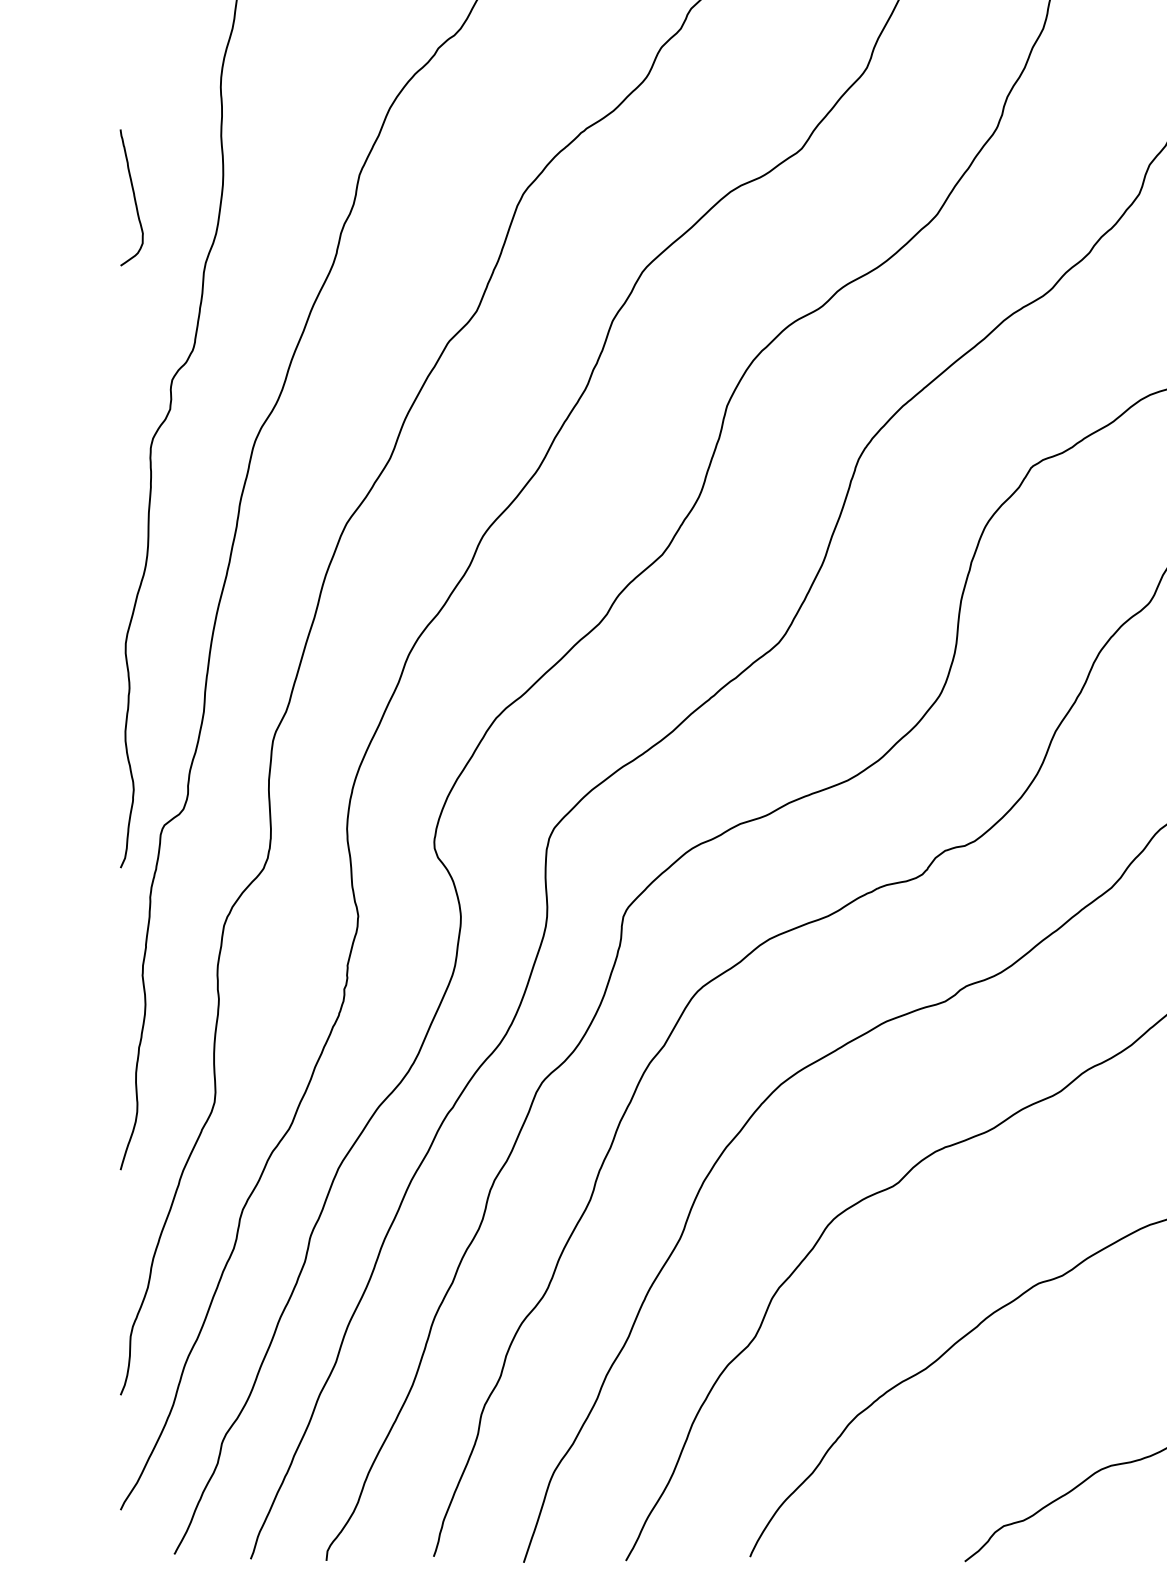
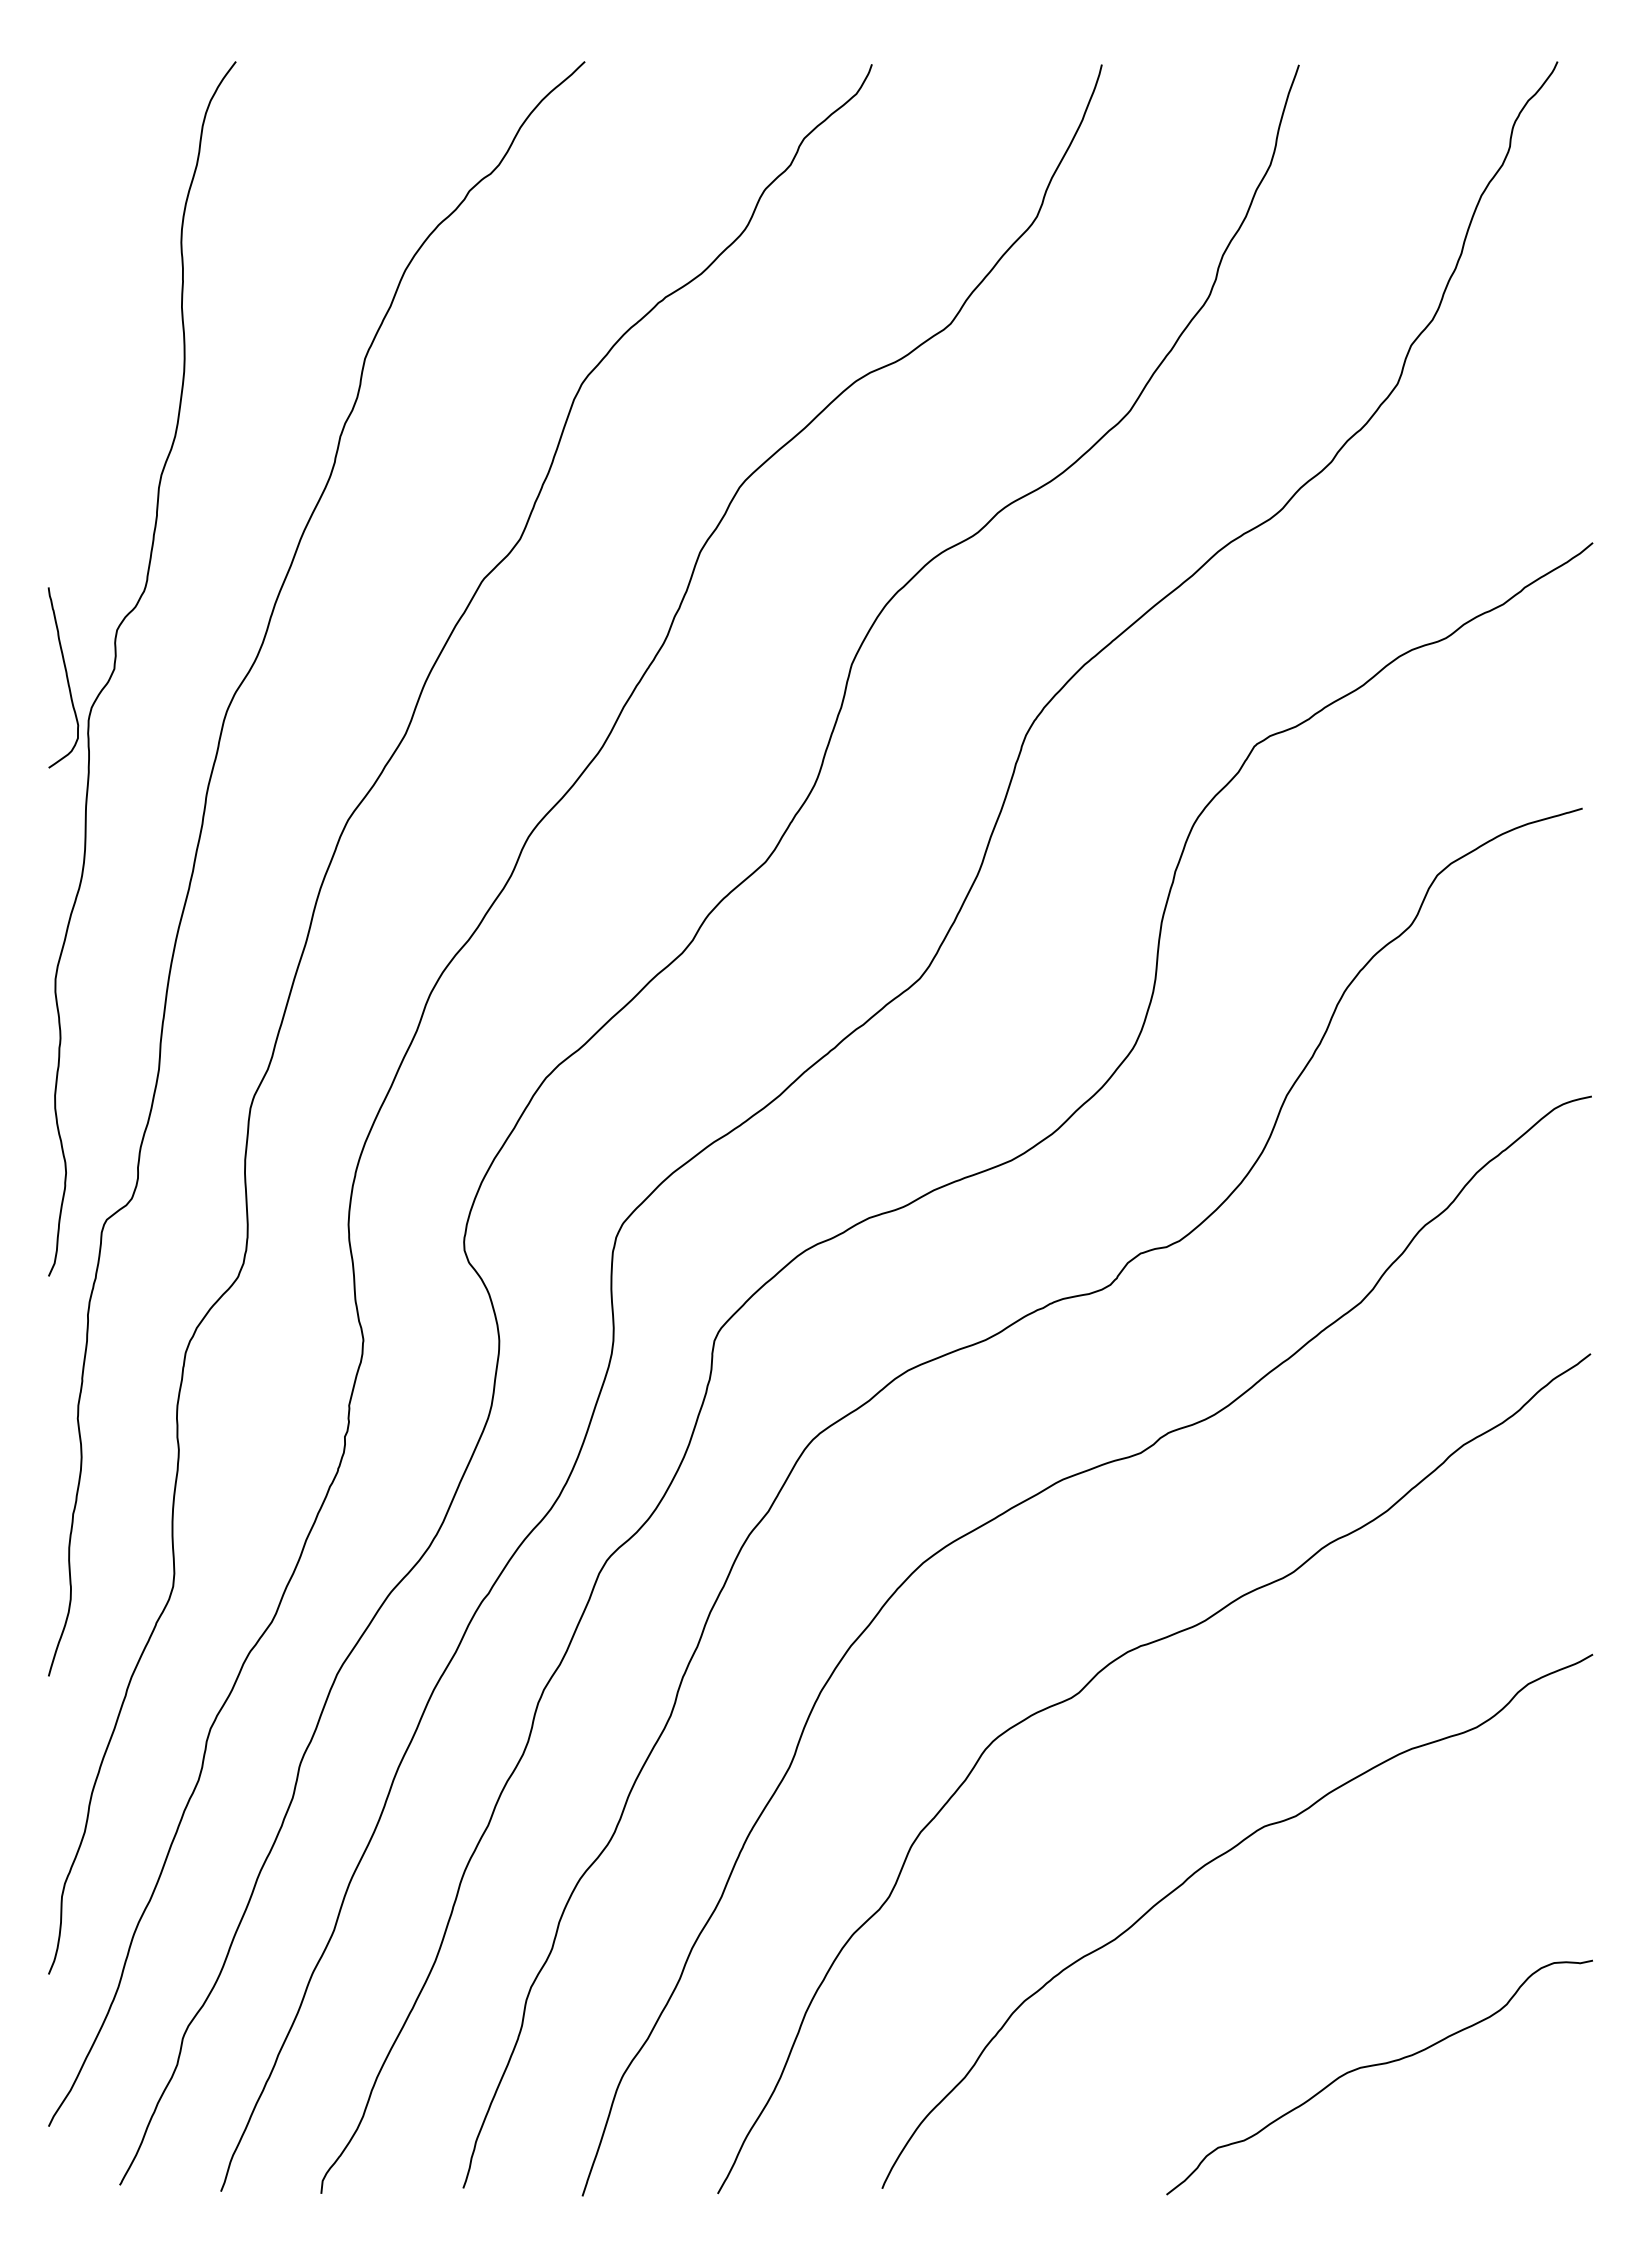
curve: (134, 197) -> (66, 677), moved

